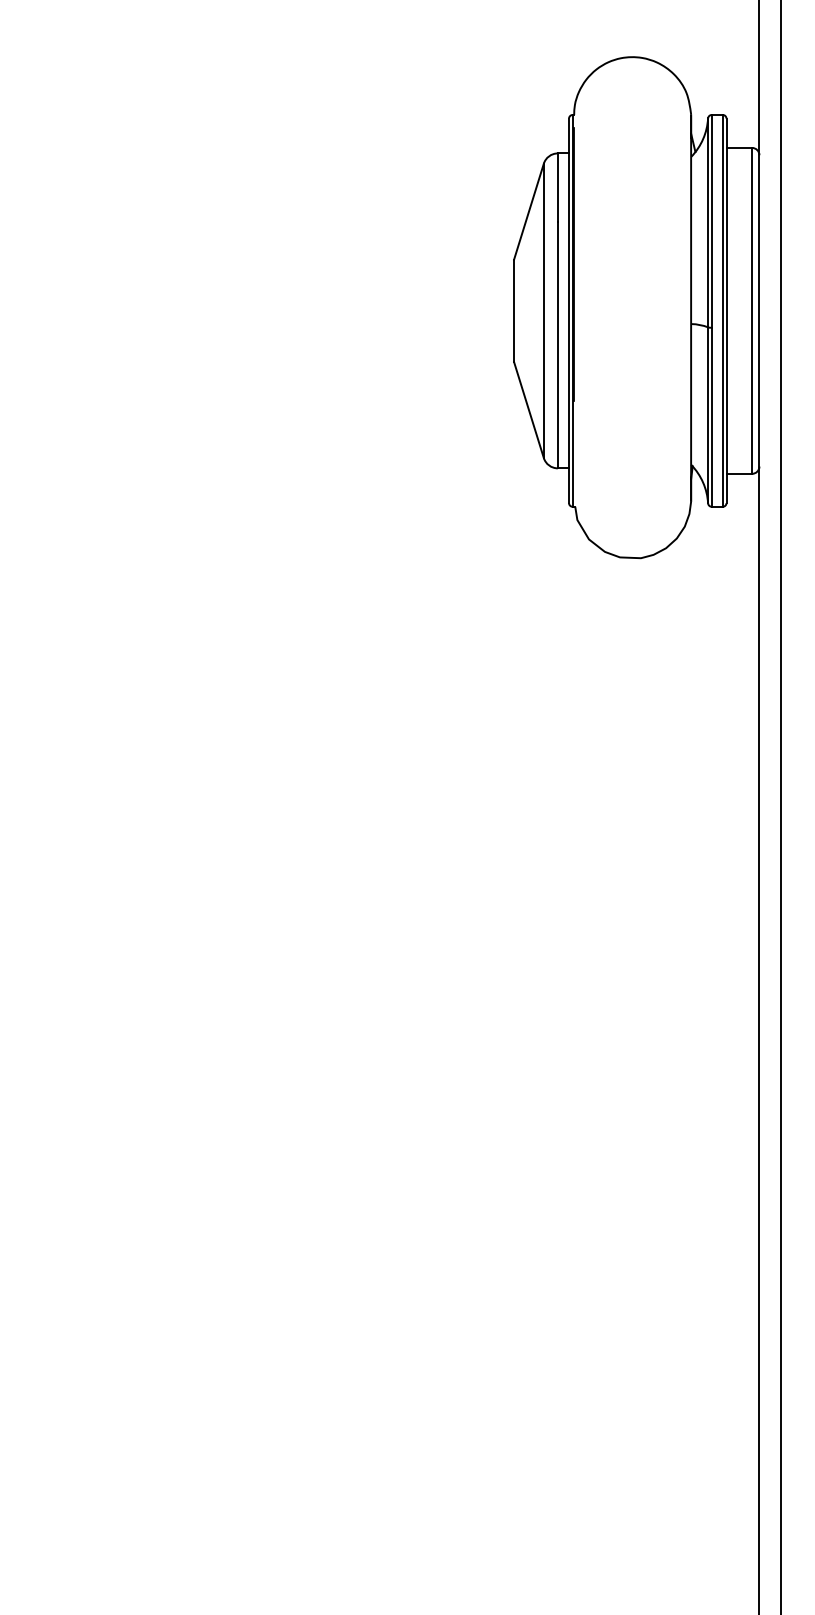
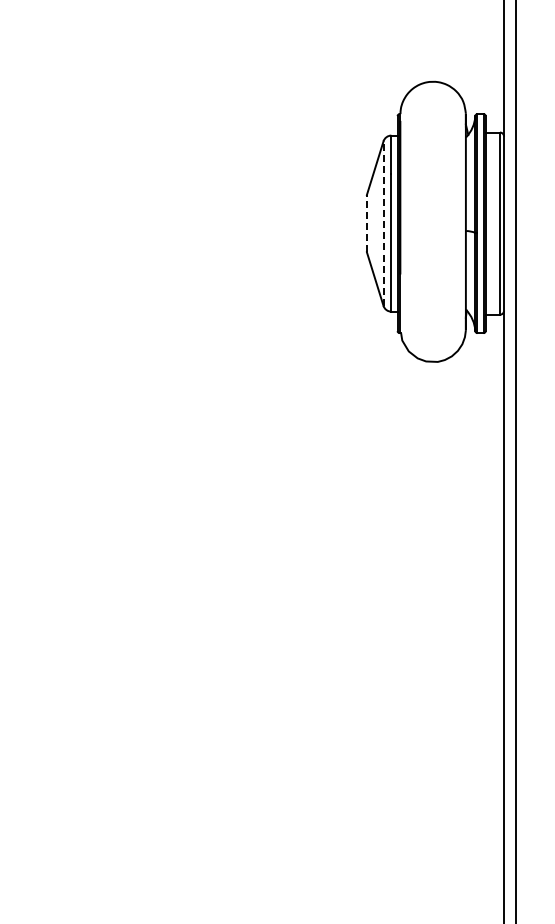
line: (513, 310) -> (366, 223), solid -> dashed
line: (543, 310) -> (383, 223), solid -> dashed

